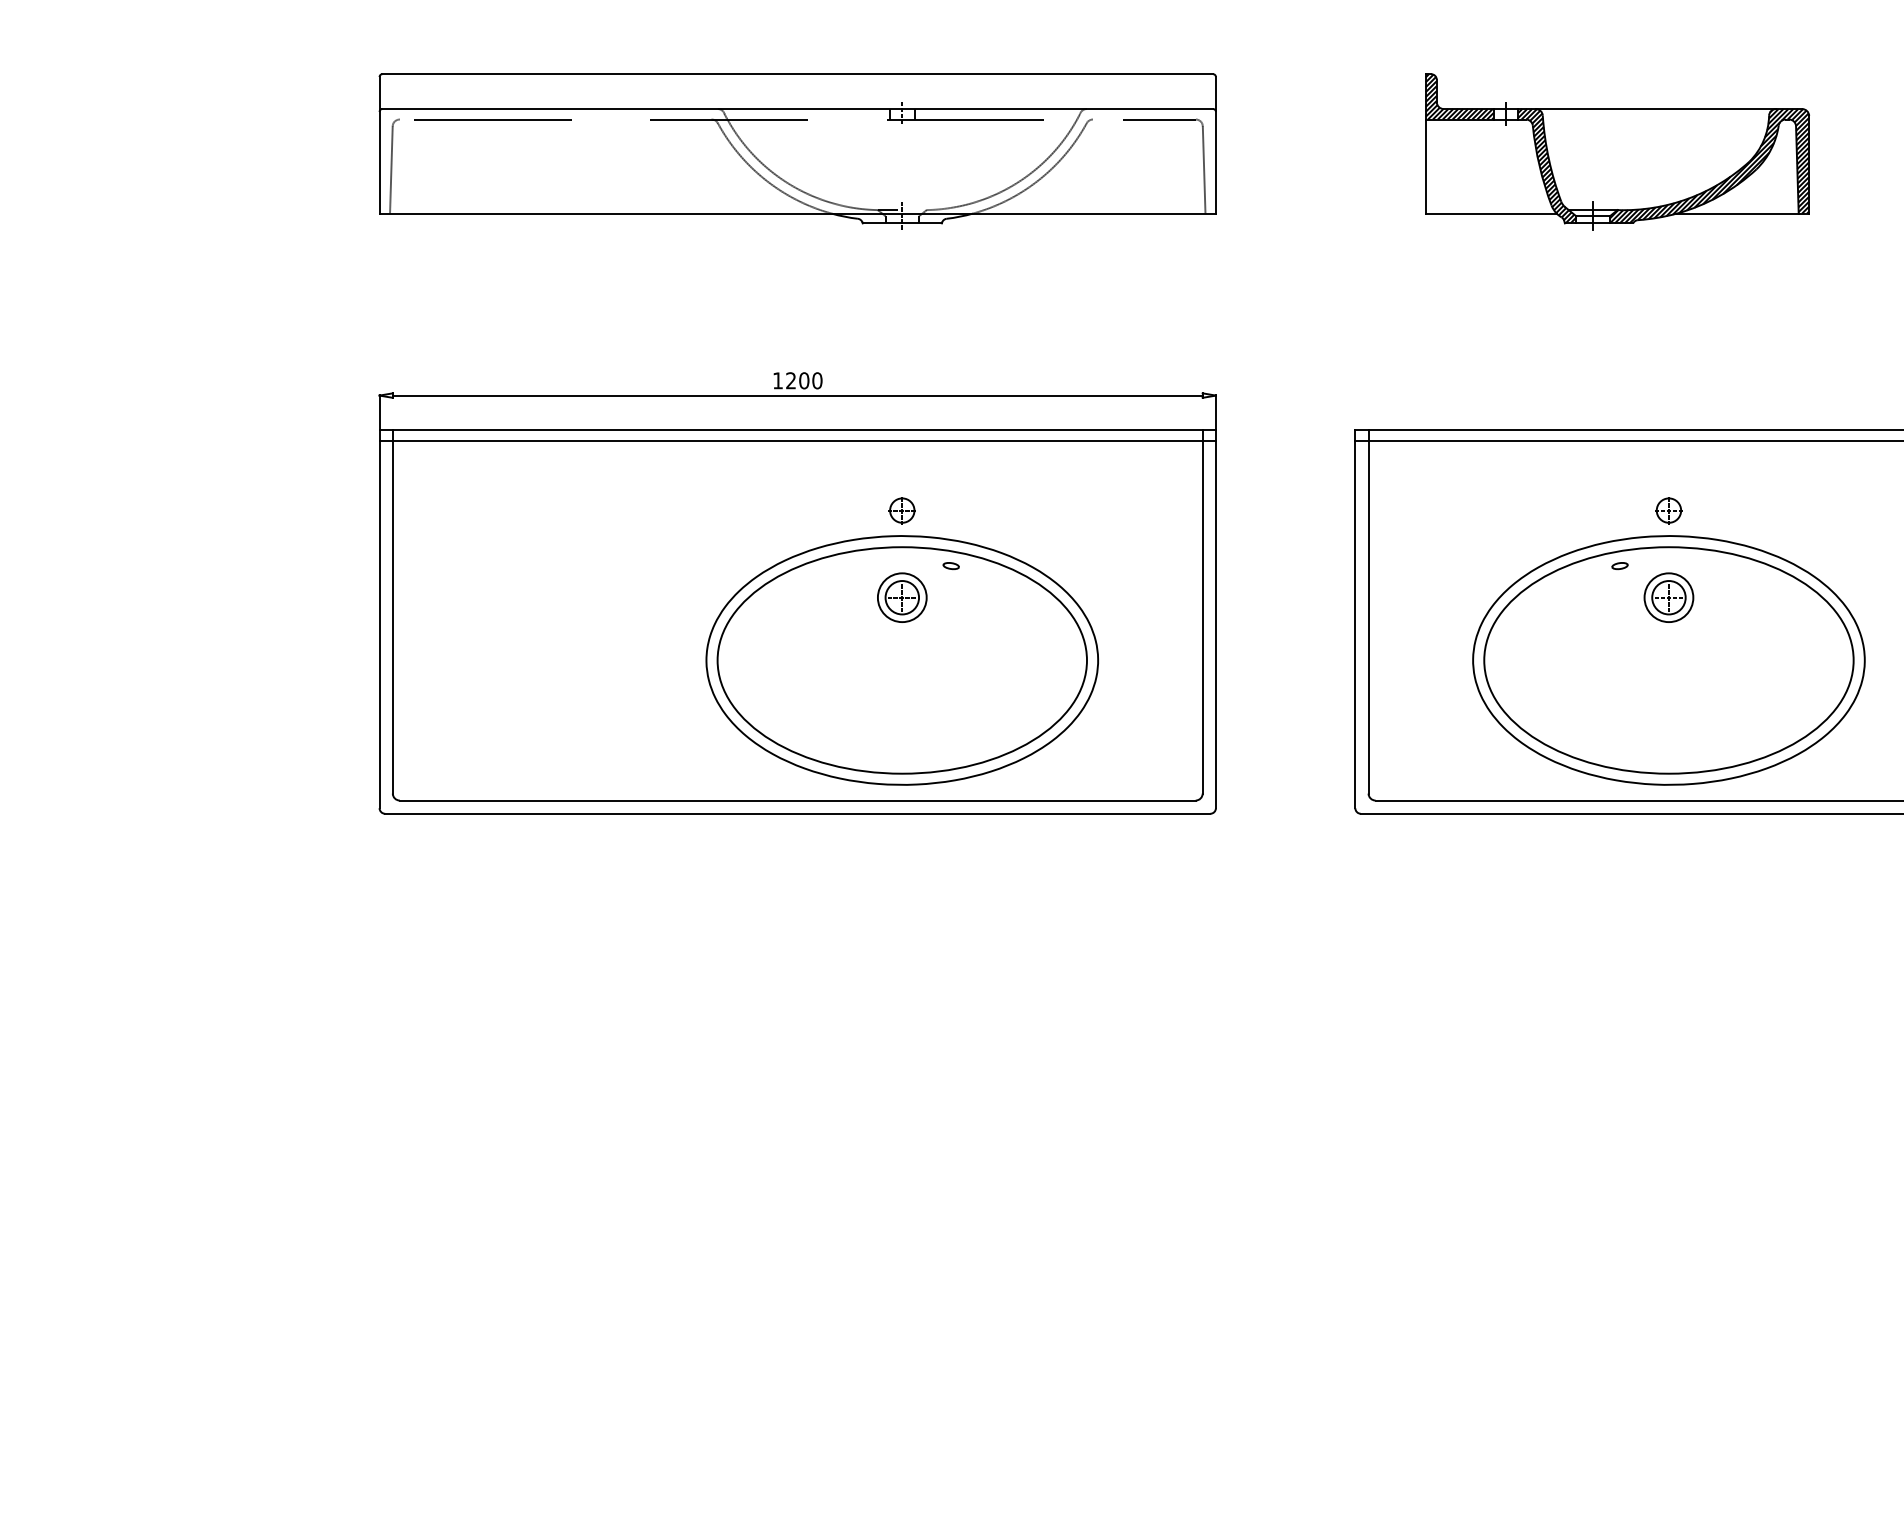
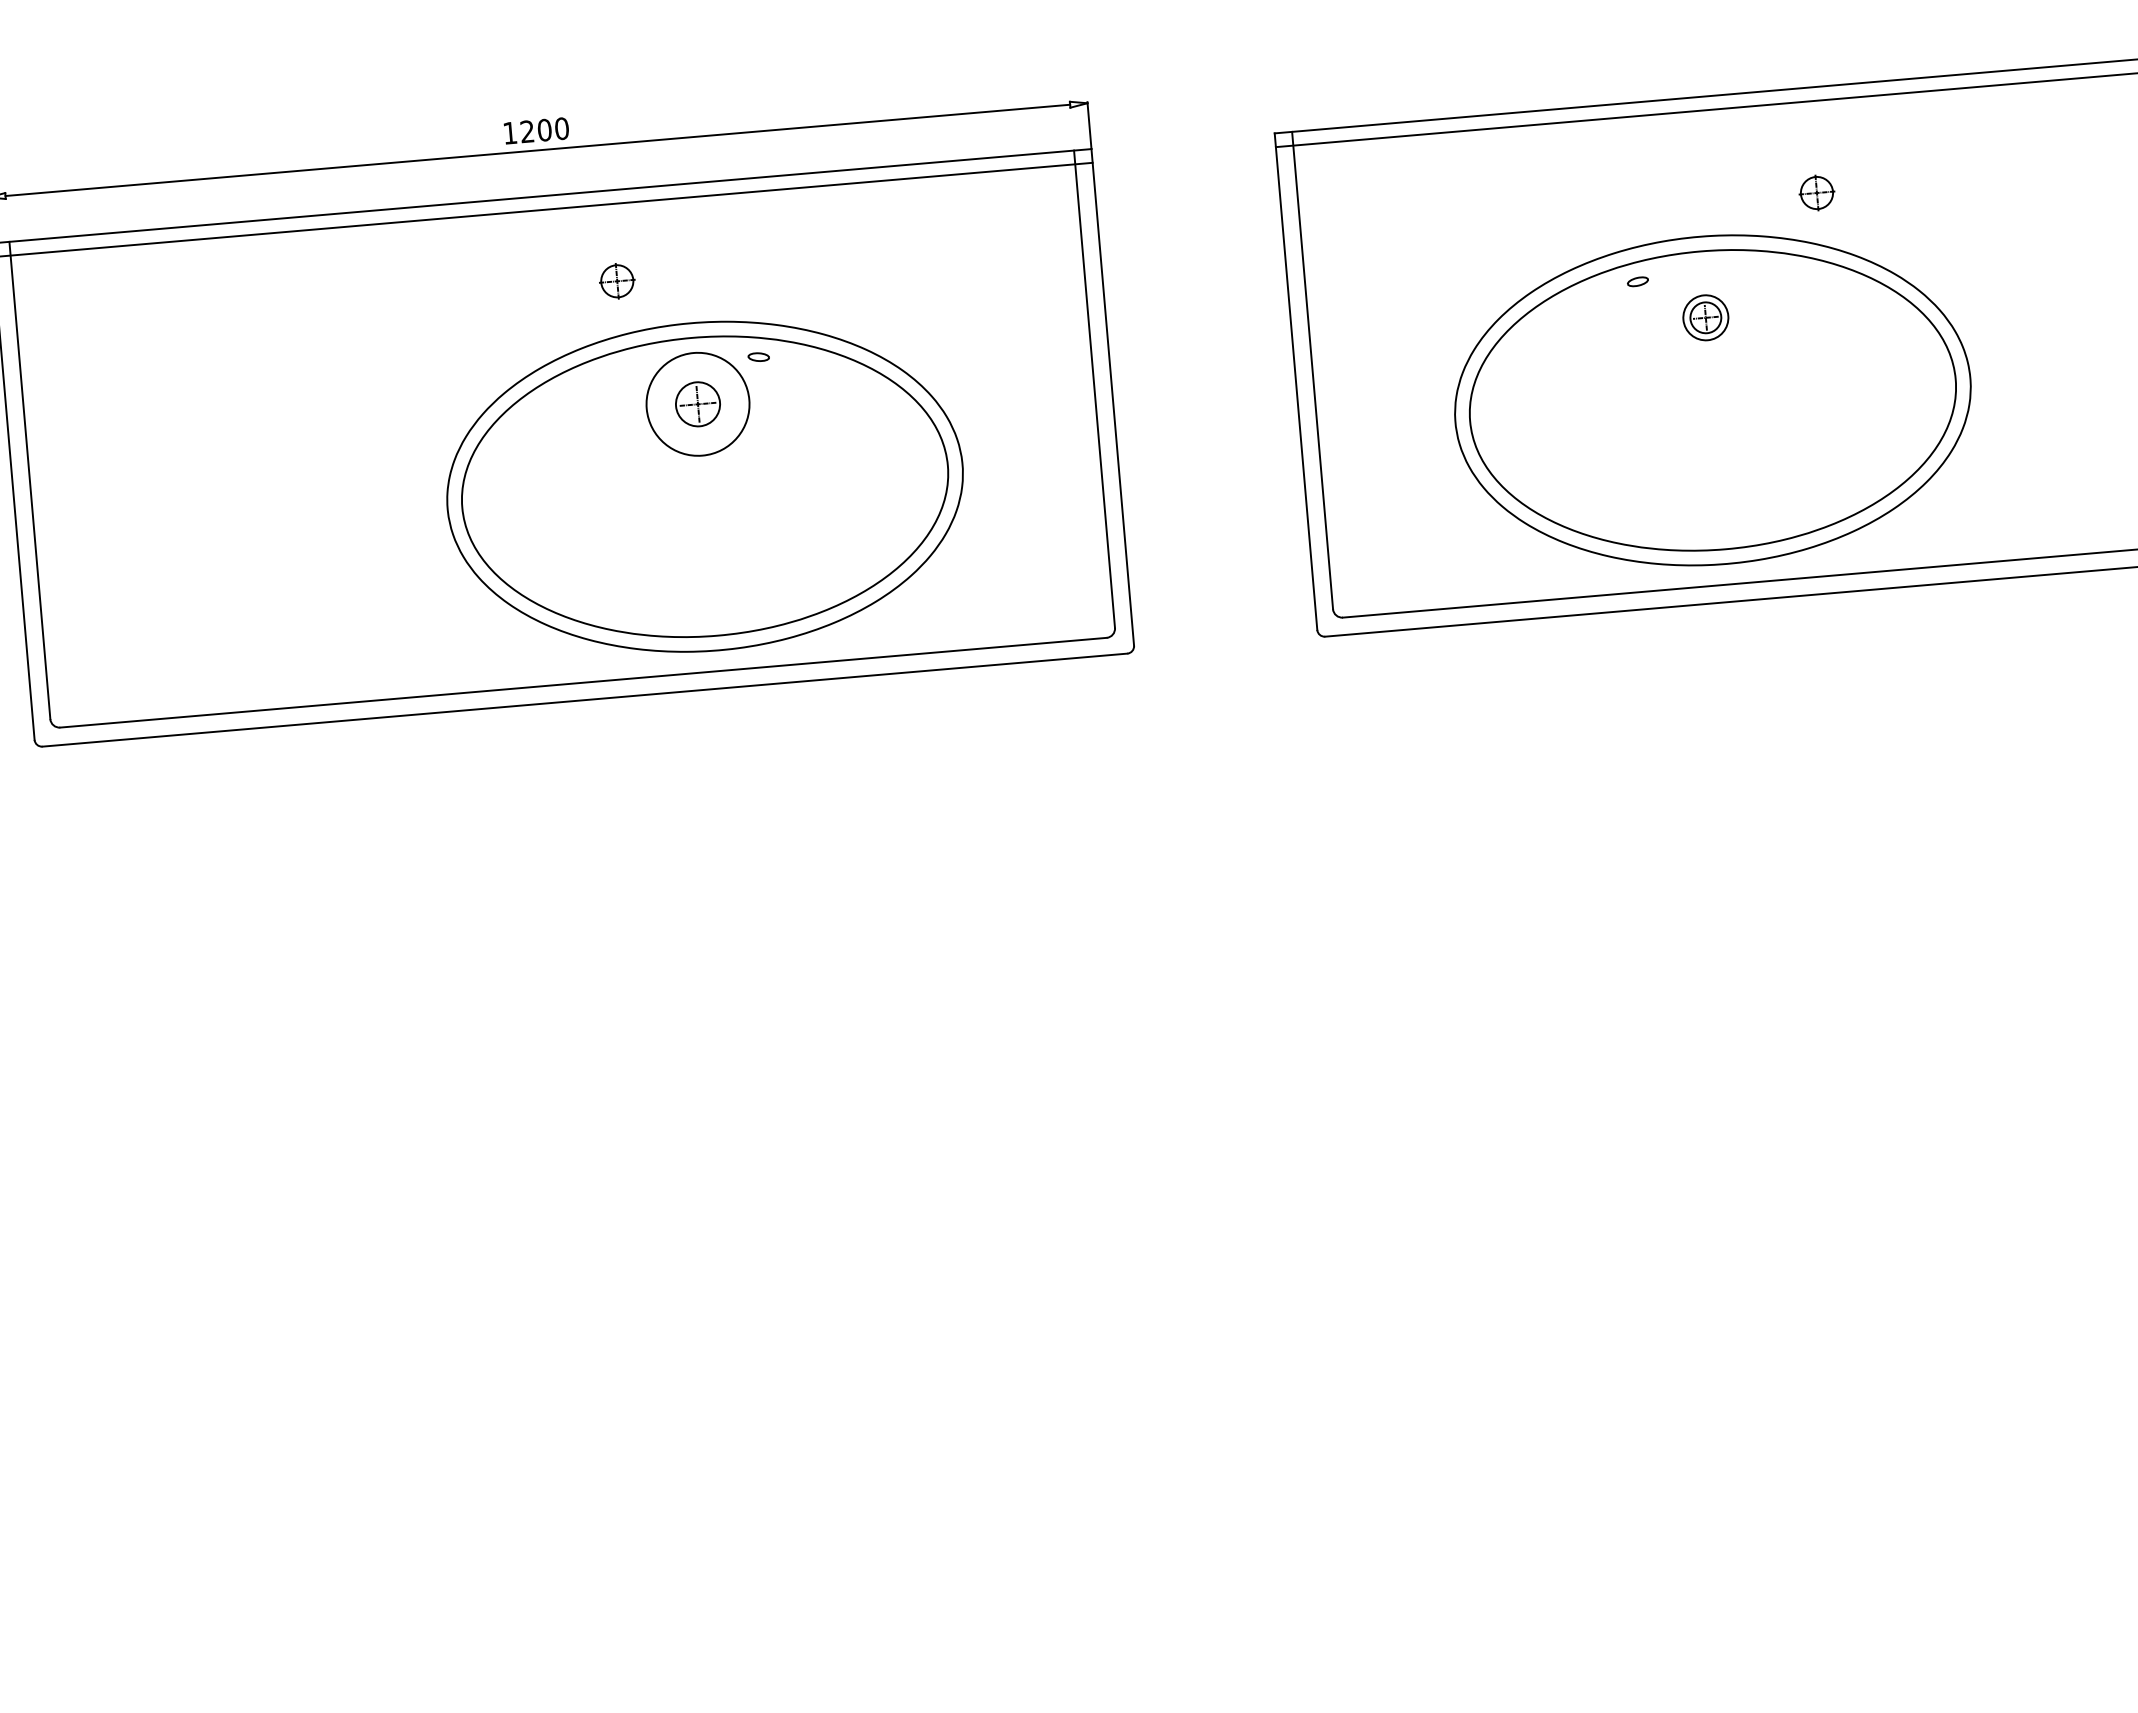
part: (901, 510) -> (616, 281), moved
part: (1668, 510) -> (1816, 192), moved
circle: (901, 597) -> (696, 404), size x1.6
part: (1668, 597) -> (1705, 317), size x0.7

